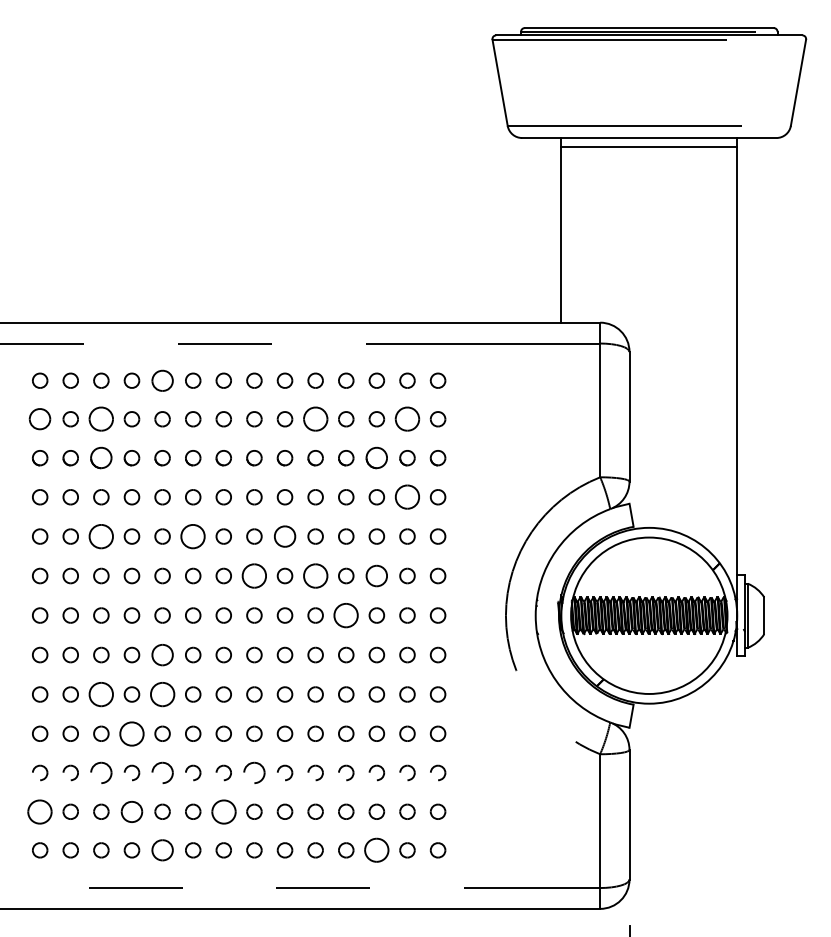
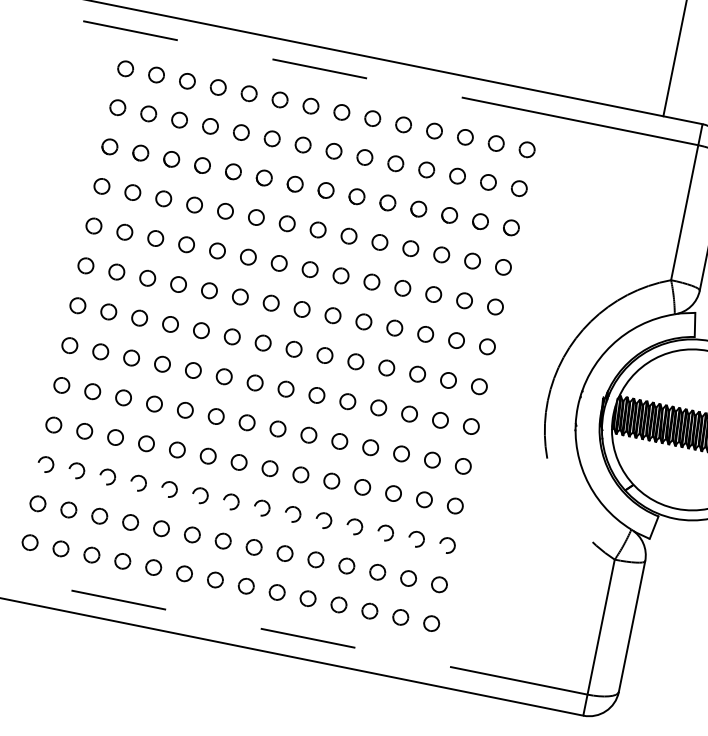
part: (162, 380) -> (249, 93), size x0.71
part: (40, 419) -> (118, 108), size x0.71
part: (101, 419) -> (179, 120), size x0.62
part: (315, 419) -> (395, 163), size x0.62
part: (407, 419) -> (488, 182), size x0.62
part: (101, 458) -> (171, 159), size x0.71
part: (376, 458) -> (449, 215), size x0.71
part: (407, 497) -> (472, 261), size x0.62
part: (101, 536) -> (155, 238), size x0.62
part: (193, 536) -> (248, 257), size x0.62
part: (284, 536) -> (340, 275), size x0.71
part: (254, 575) -> (302, 308), size x0.62
part: (315, 575) -> (363, 321), size x0.62
part: (376, 575) -> (425, 333), size x0.71
part: (346, 615) -> (387, 368), size x0.62
part: (162, 654) -> (193, 369), size x0.71
part: (101, 694) -> (123, 397), size x0.62
part: (162, 694) -> (185, 410), size x0.62
part: (131, 733) -> (146, 443), size x0.62
part: (101, 772) -> (107, 476), size x0.71
part: (162, 772) -> (169, 489), size x0.71
part: (254, 772) -> (262, 507), size x0.71
part: (40, 811) -> (38, 503), size x0.62
part: (131, 811) -> (130, 522), size x0.71
part: (223, 811) -> (223, 540), size x0.62
part: (162, 850) -> (153, 567), size x0.71
part: (376, 850) -> (369, 611), size x0.62

